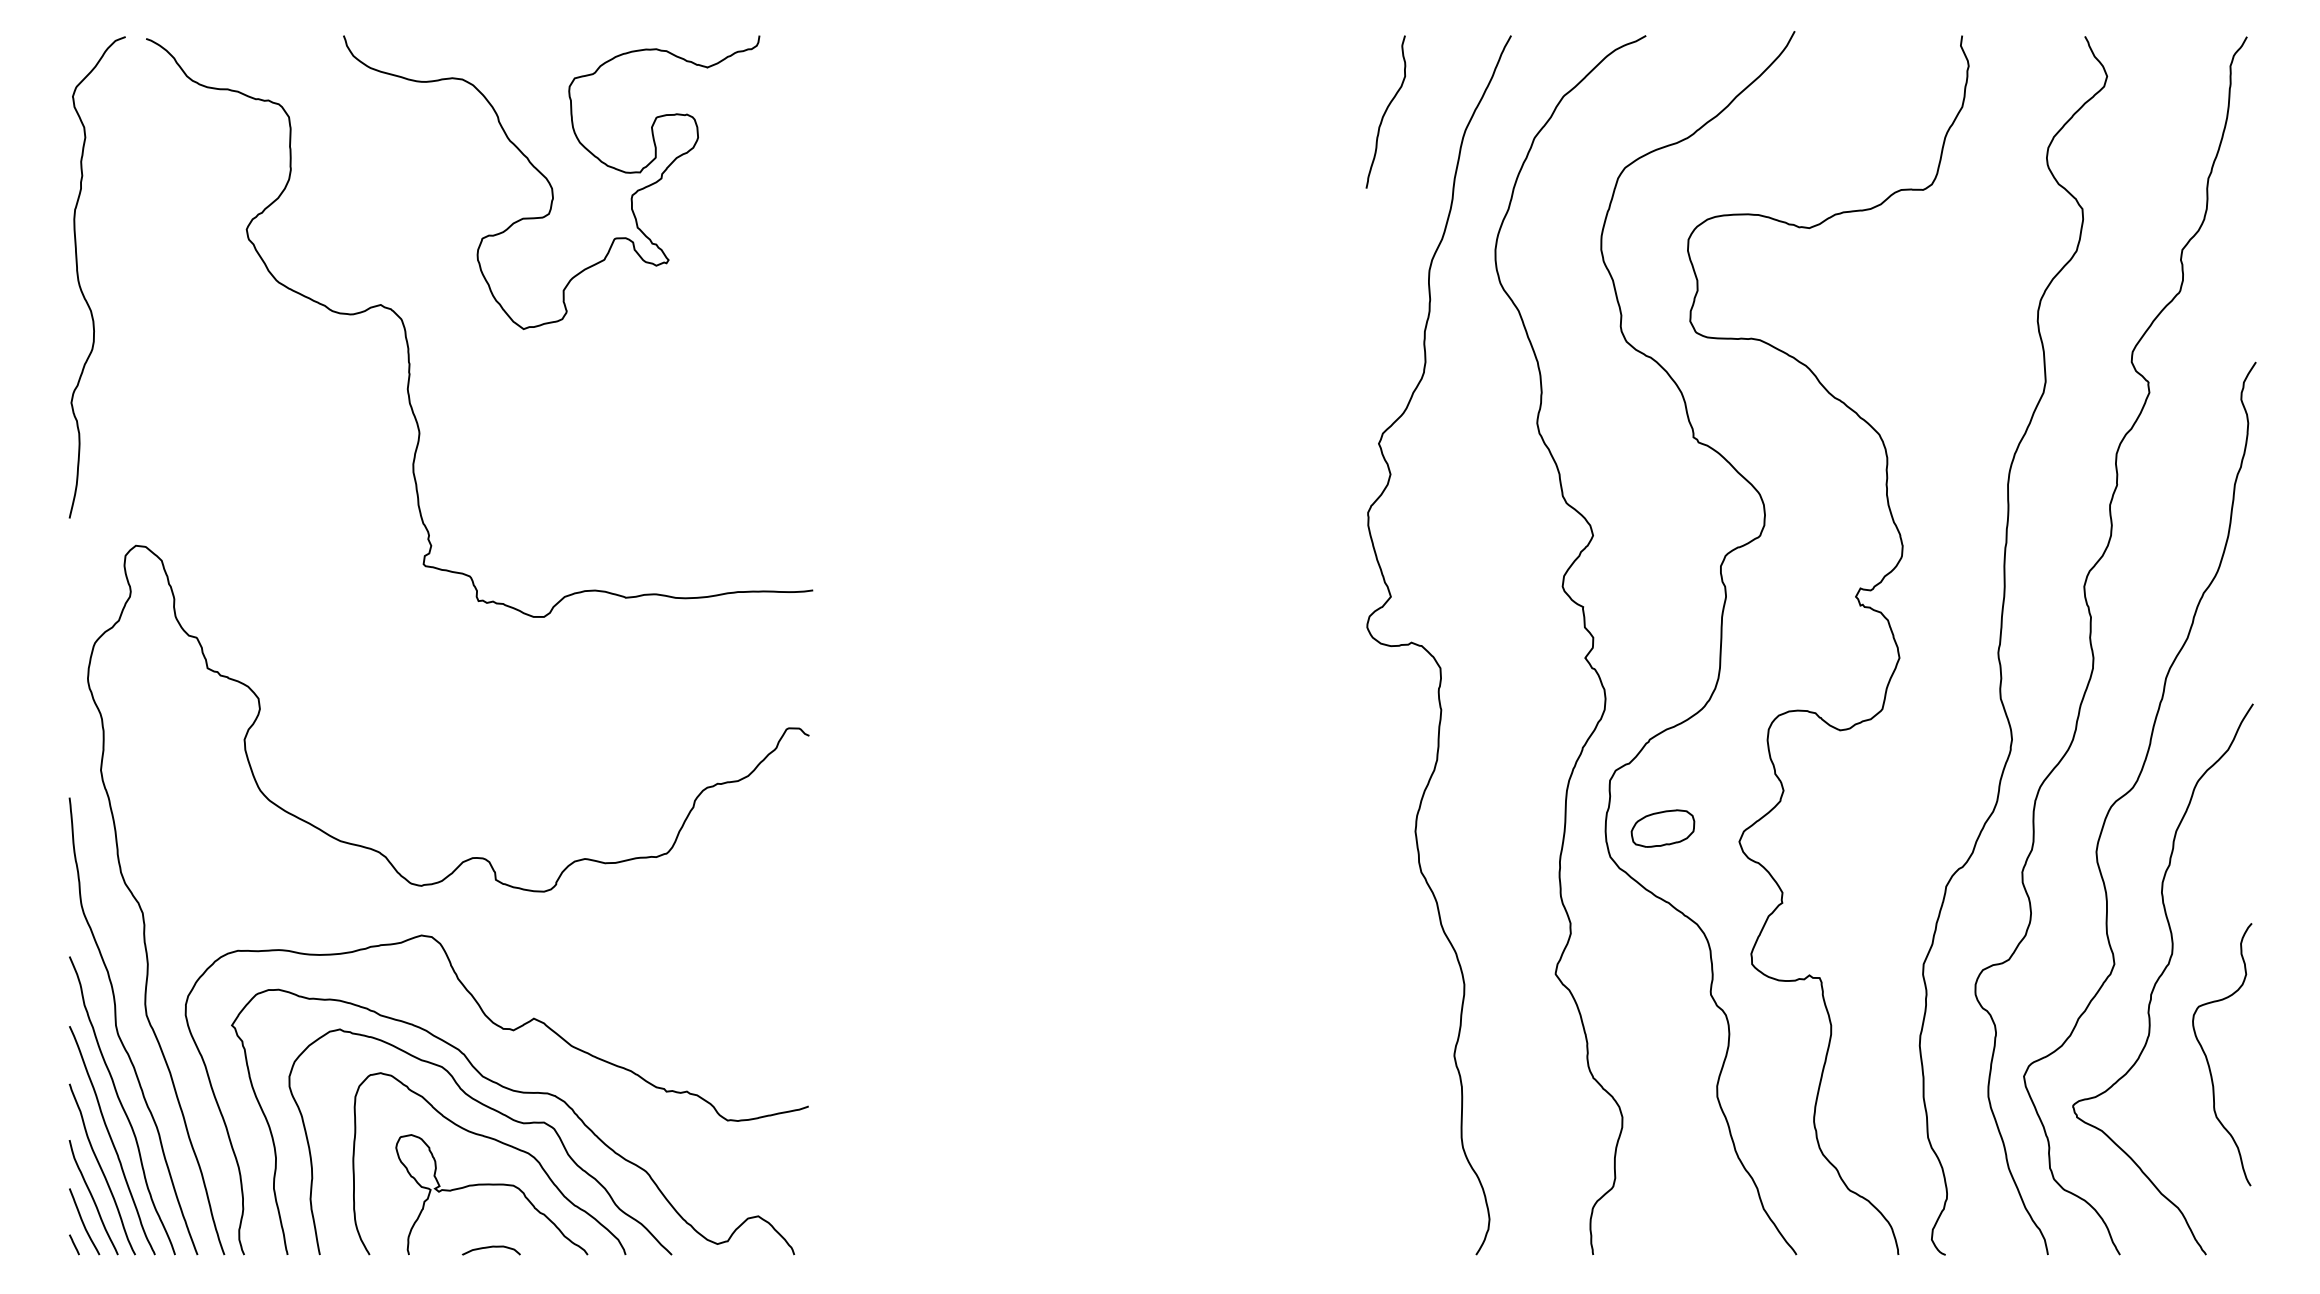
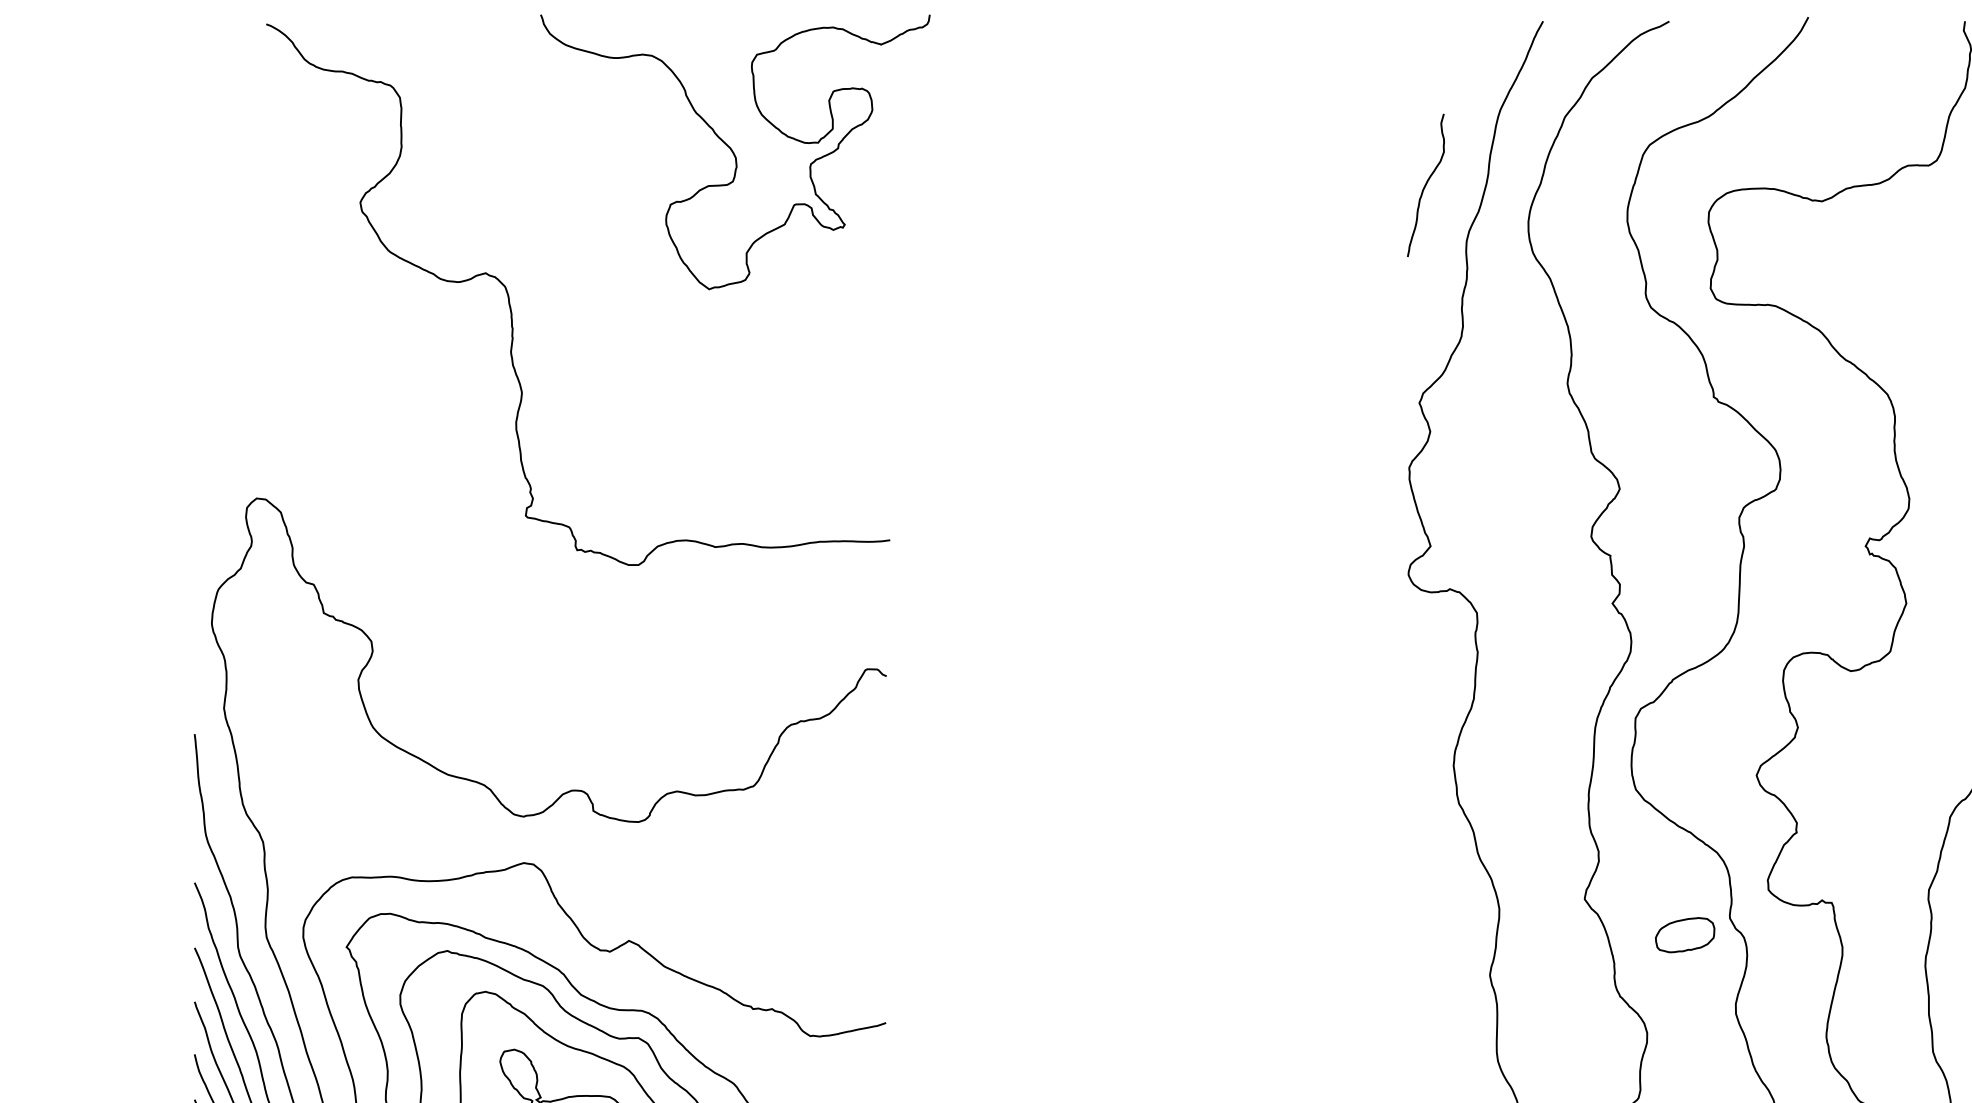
curve: (1385, 111) -> (1425, 184), moved
curve: (550, 182) -> (734, 152), moved
curve: (79, 279) -> (203, 249), removed
part: (1662, 828) -> (1684, 935), moved

